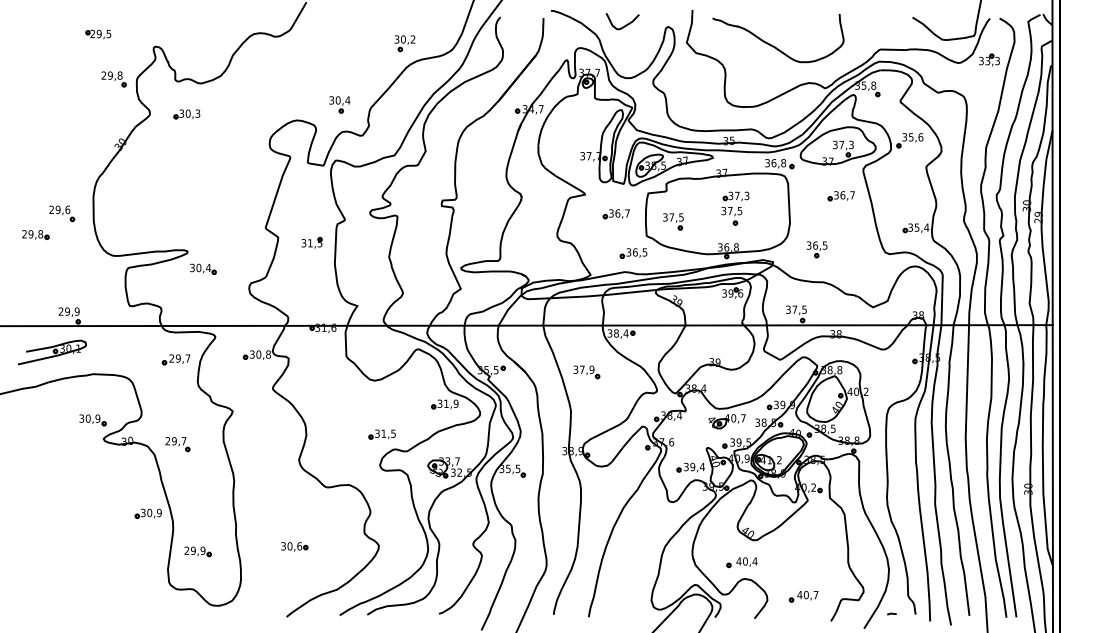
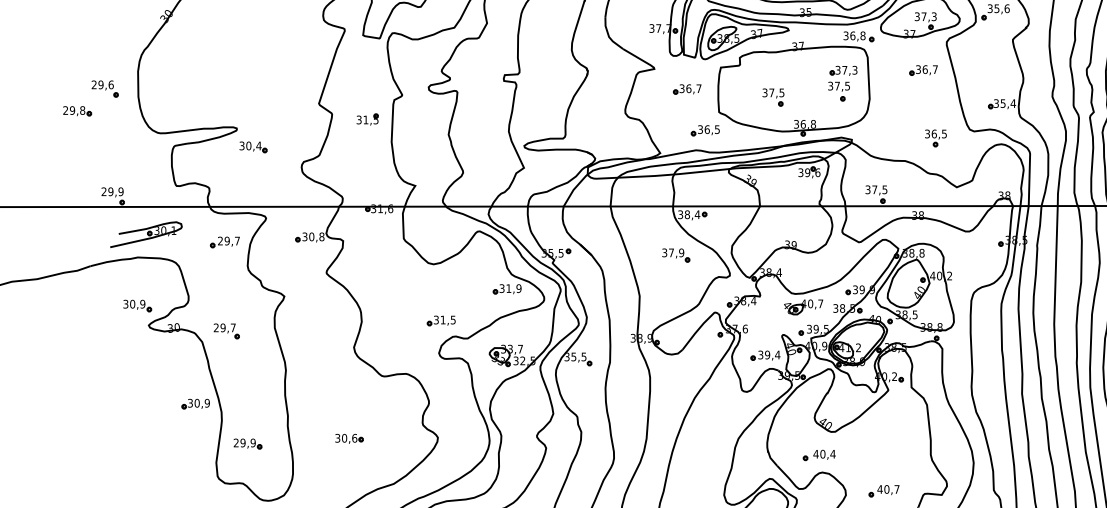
part: (735, 208) -> (842, 83), moved
part: (673, 221) -> (773, 97), moved
part: (816, 249) -> (935, 138), moved
part: (52, 352) -> (146, 234), moved
part: (586, 372) -> (675, 255), moved

